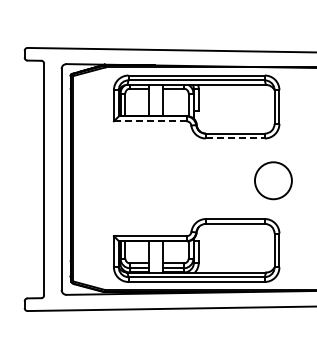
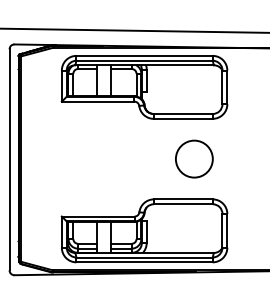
line: (150, 121) -> (98, 101), dashed -> solid
line: (235, 138) -> (183, 118), dashed -> solid
circle: (273, 180) -> (194, 158), moved

